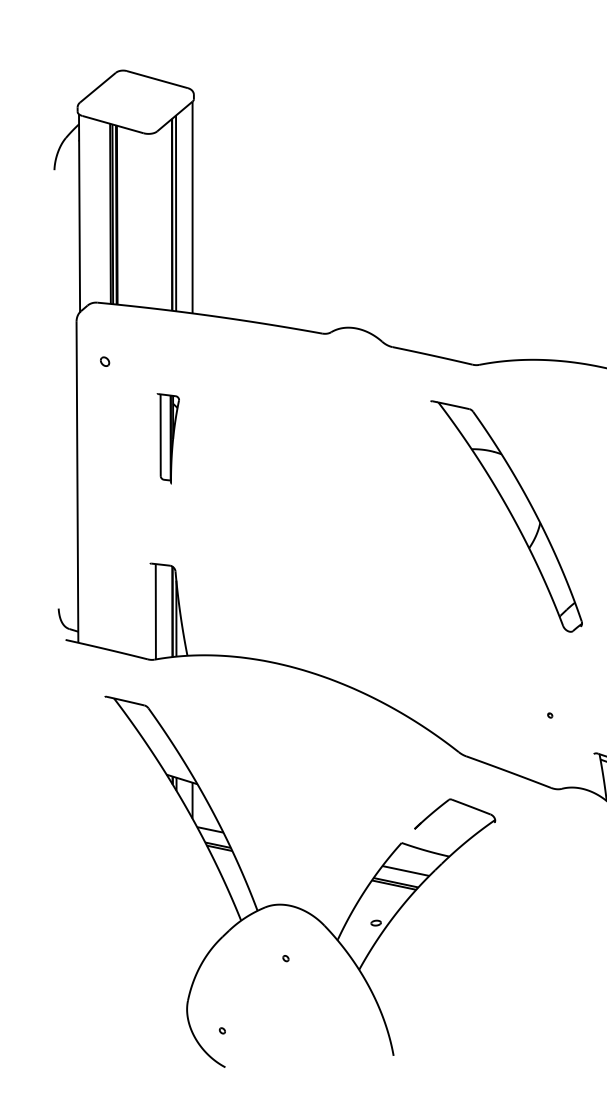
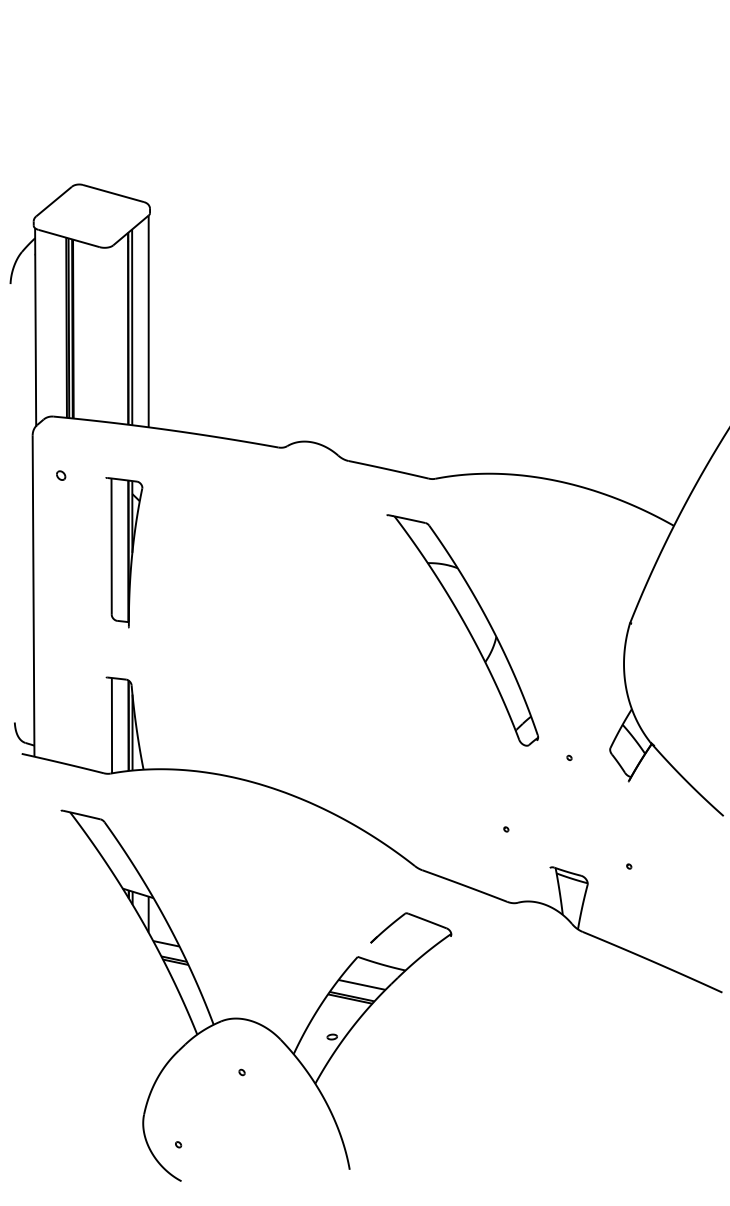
part: (168, 438) -> (124, 552), size x1.67

